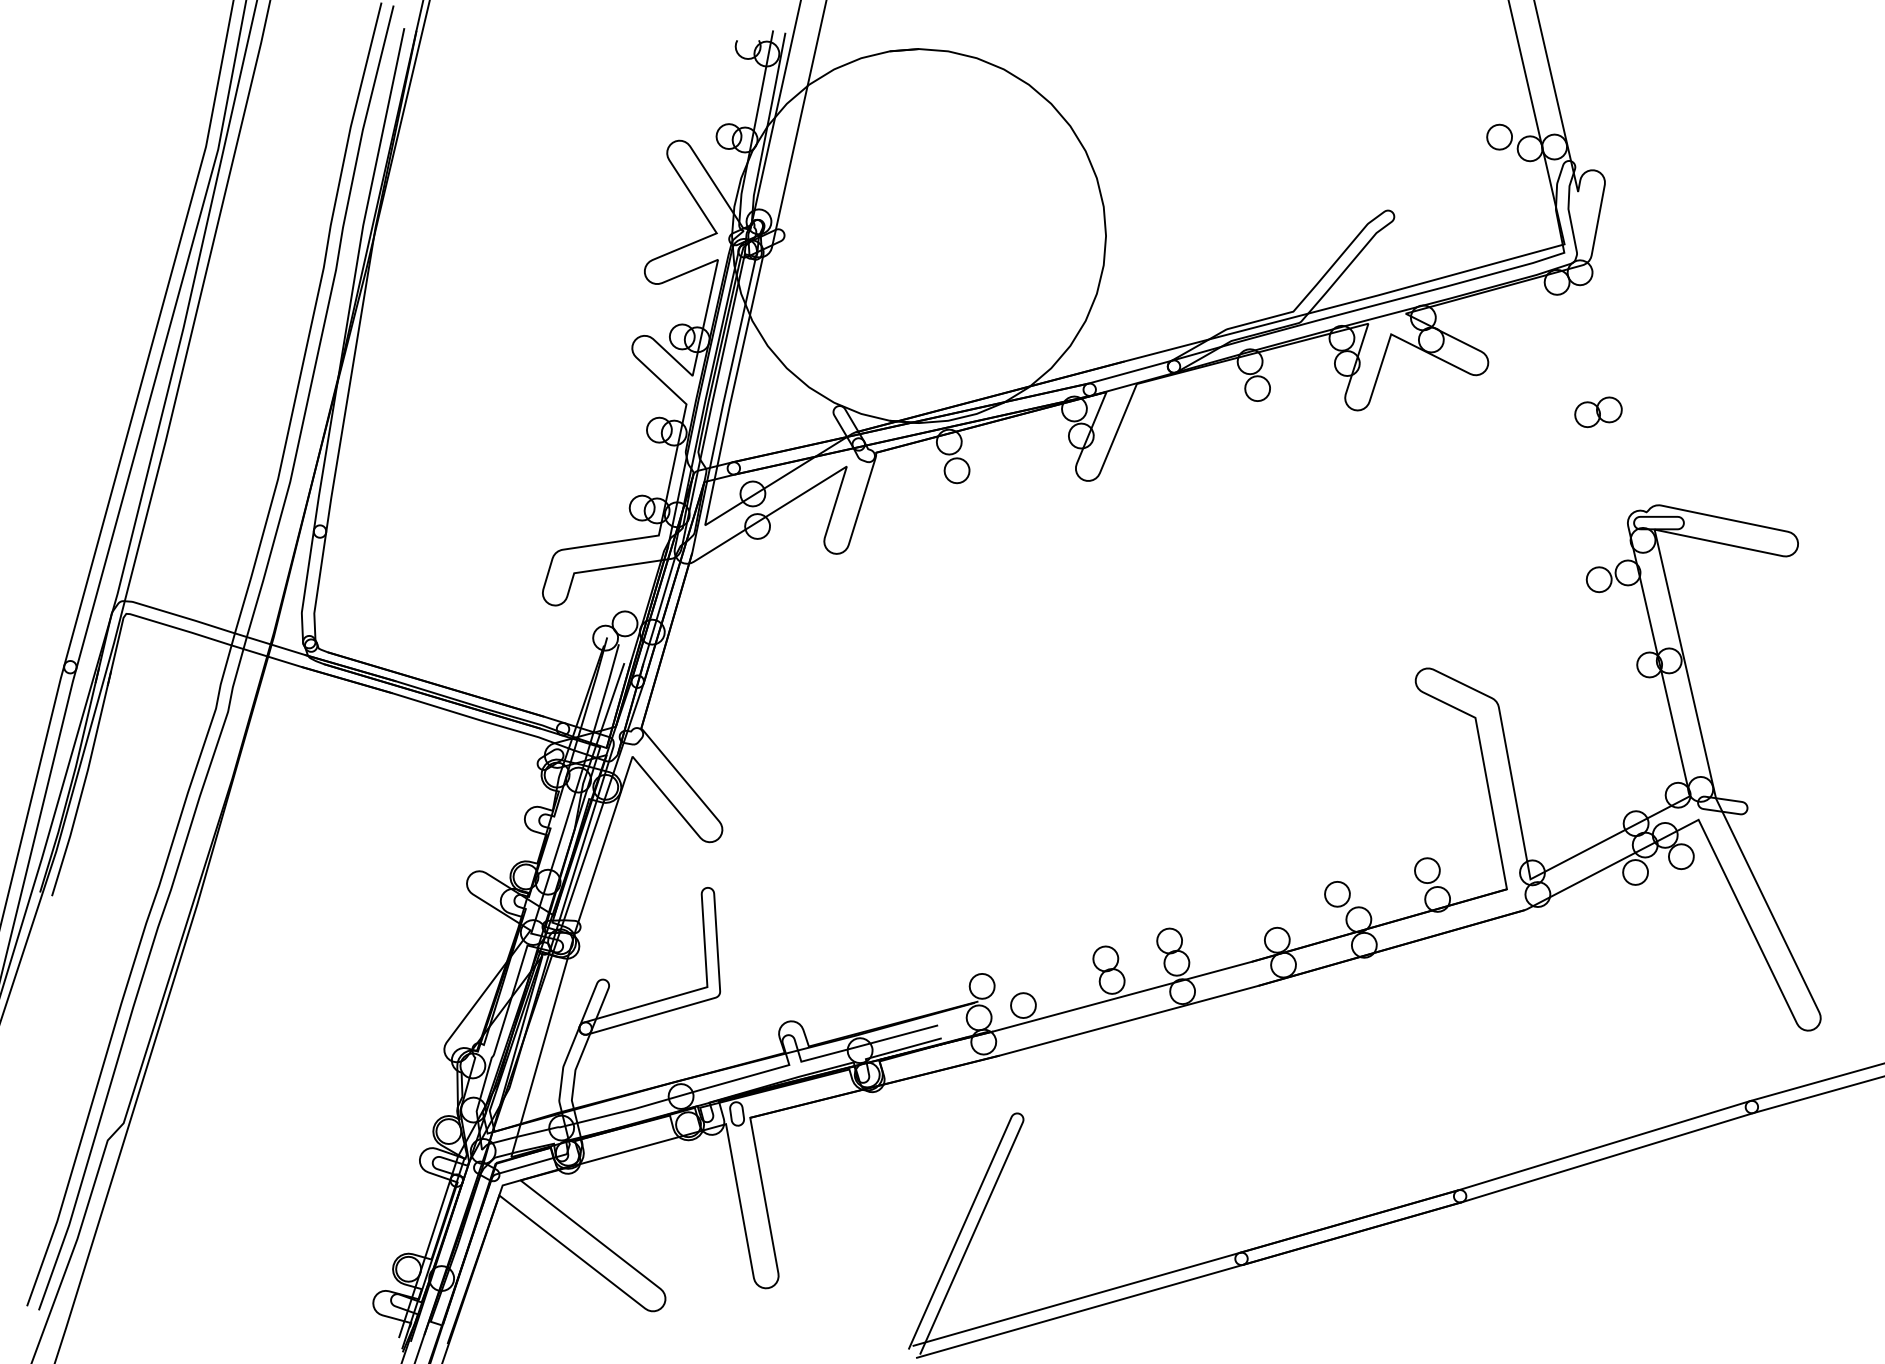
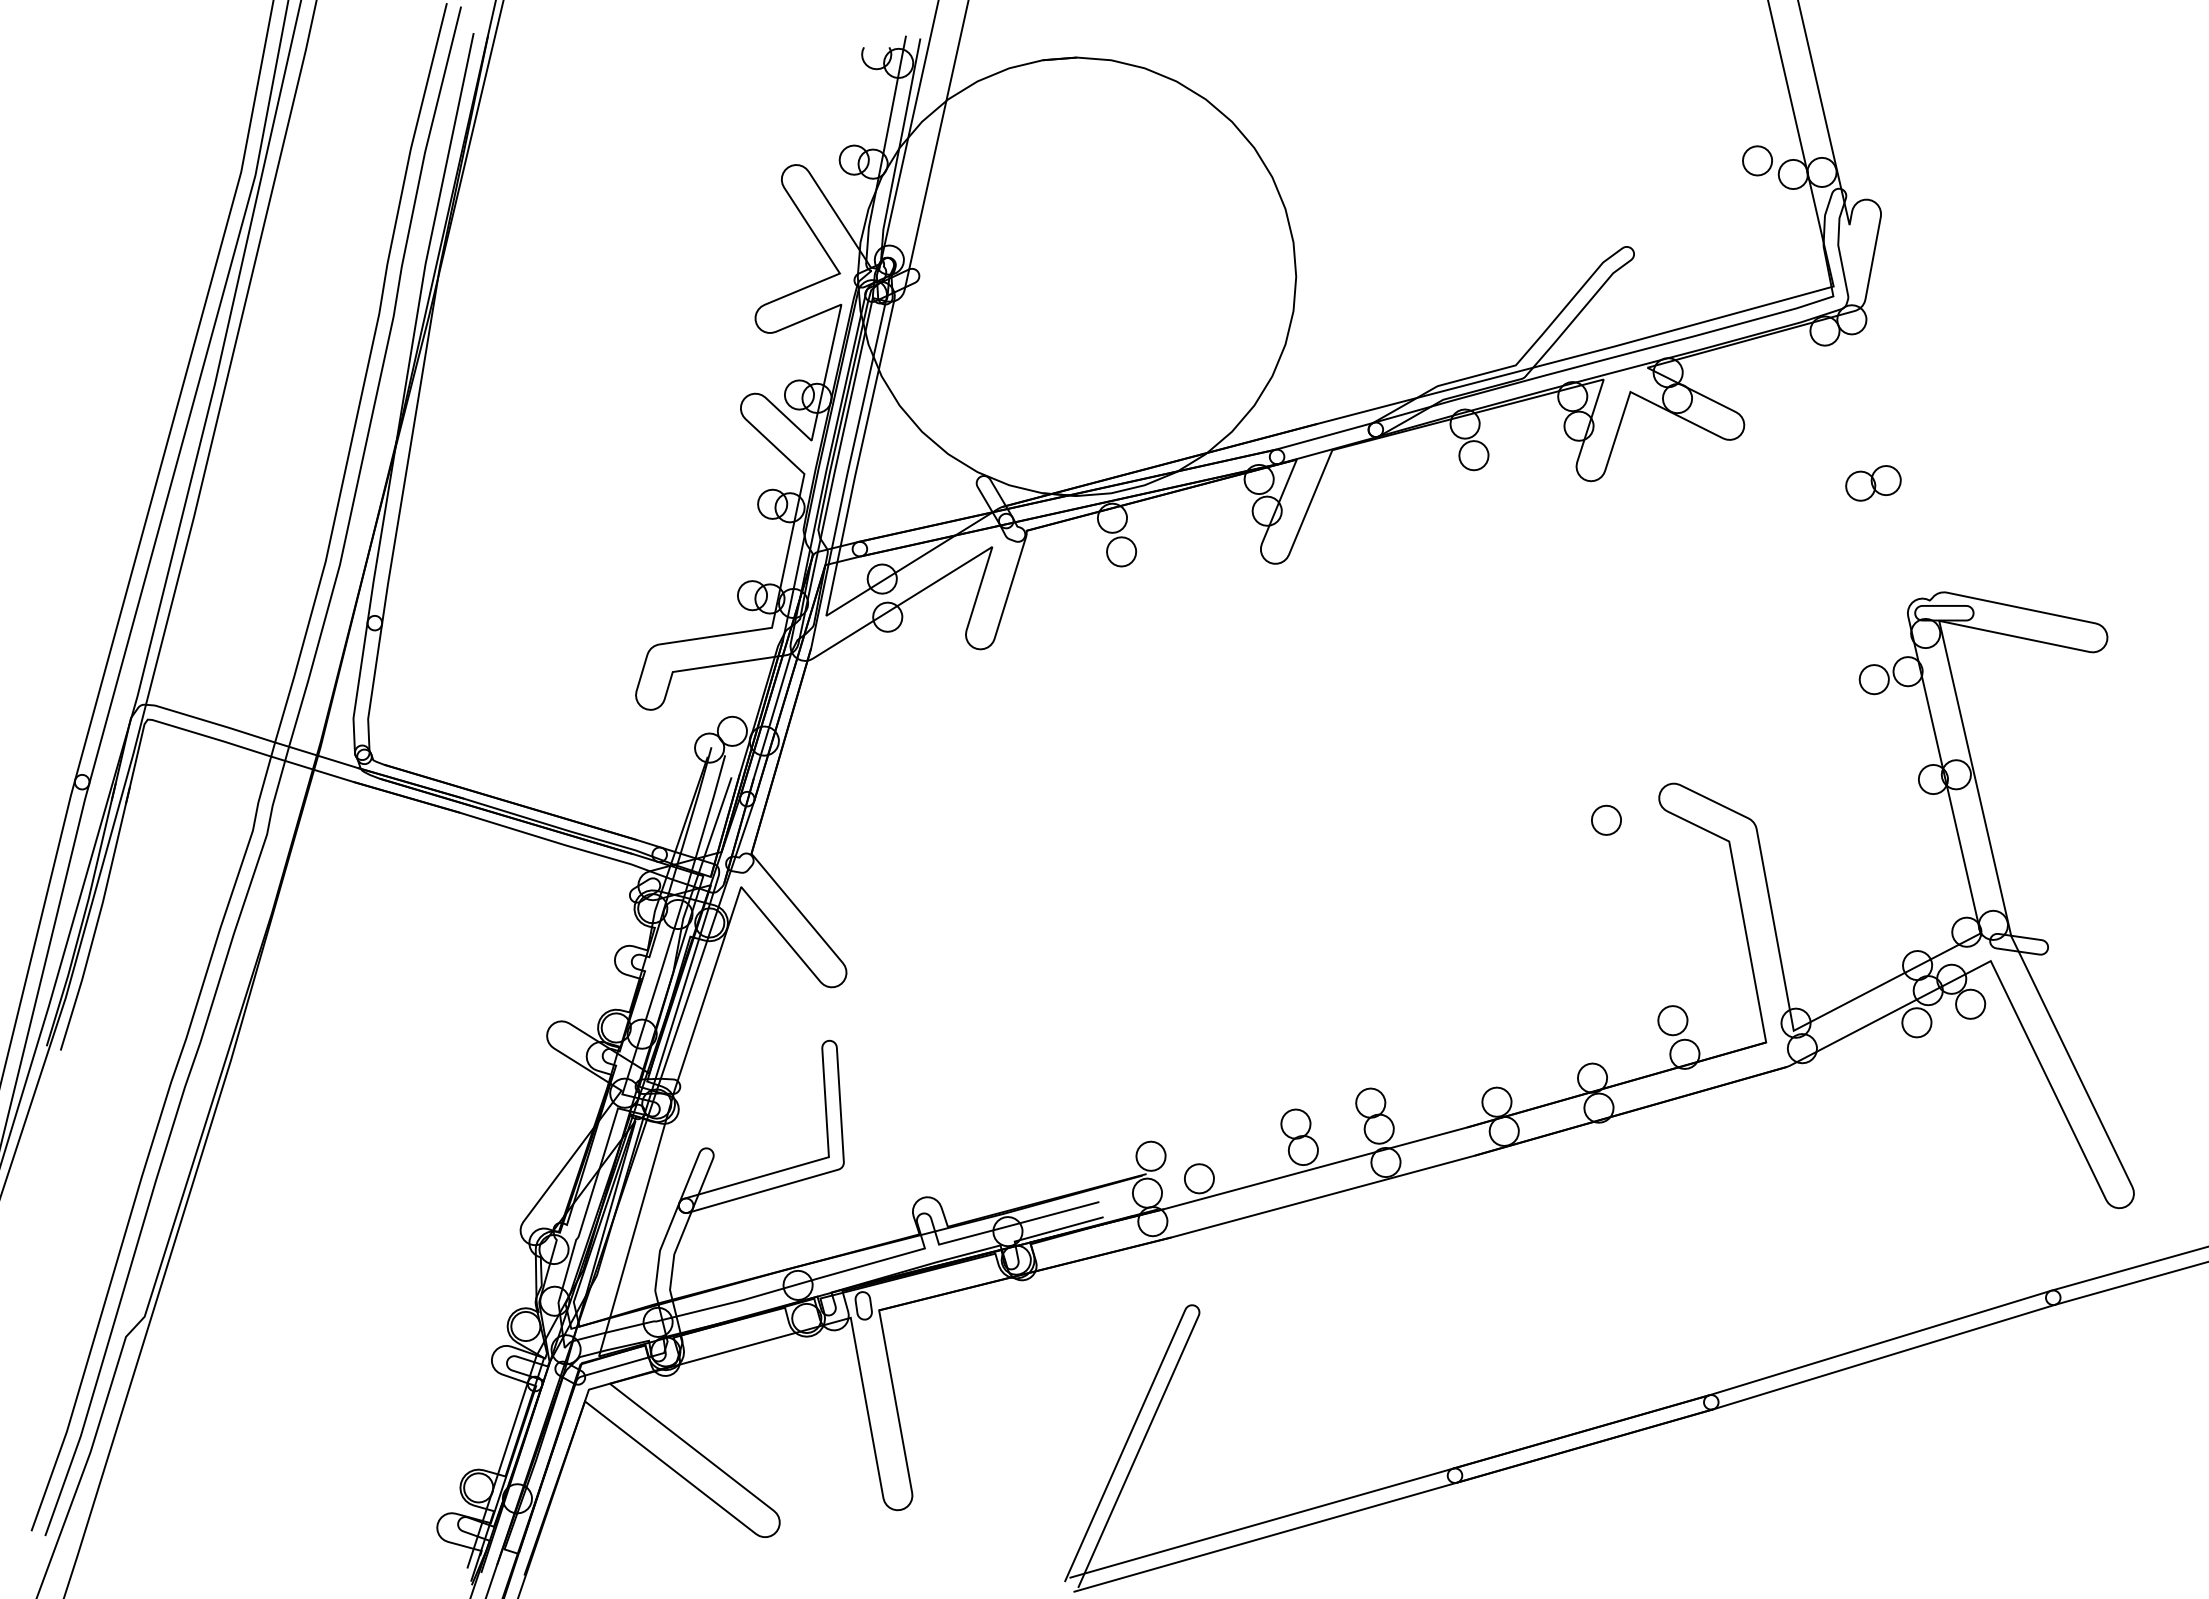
part: (1337, 893) -> (1606, 819), moved

